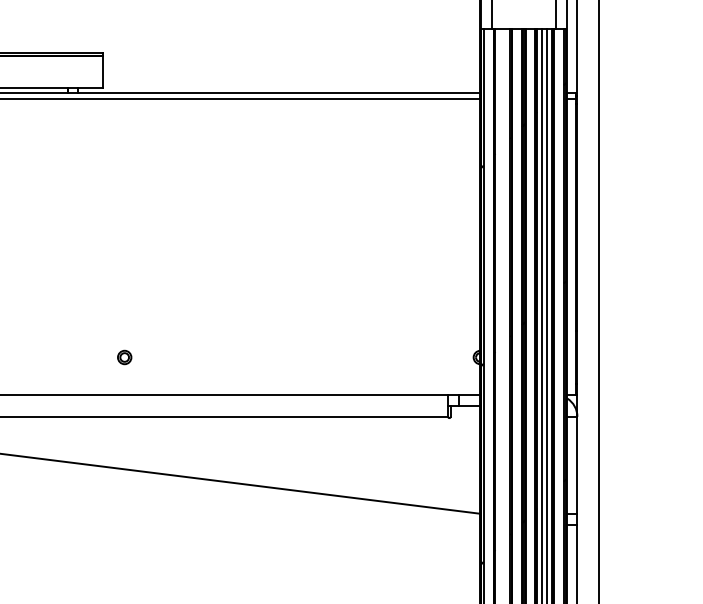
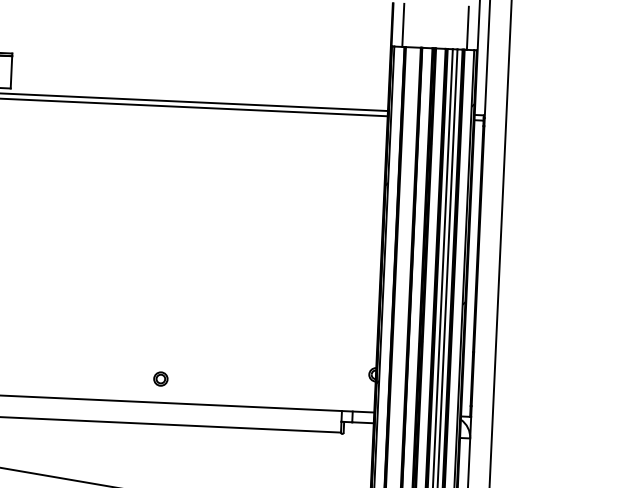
part: (124, 357) -> (160, 379), moved

